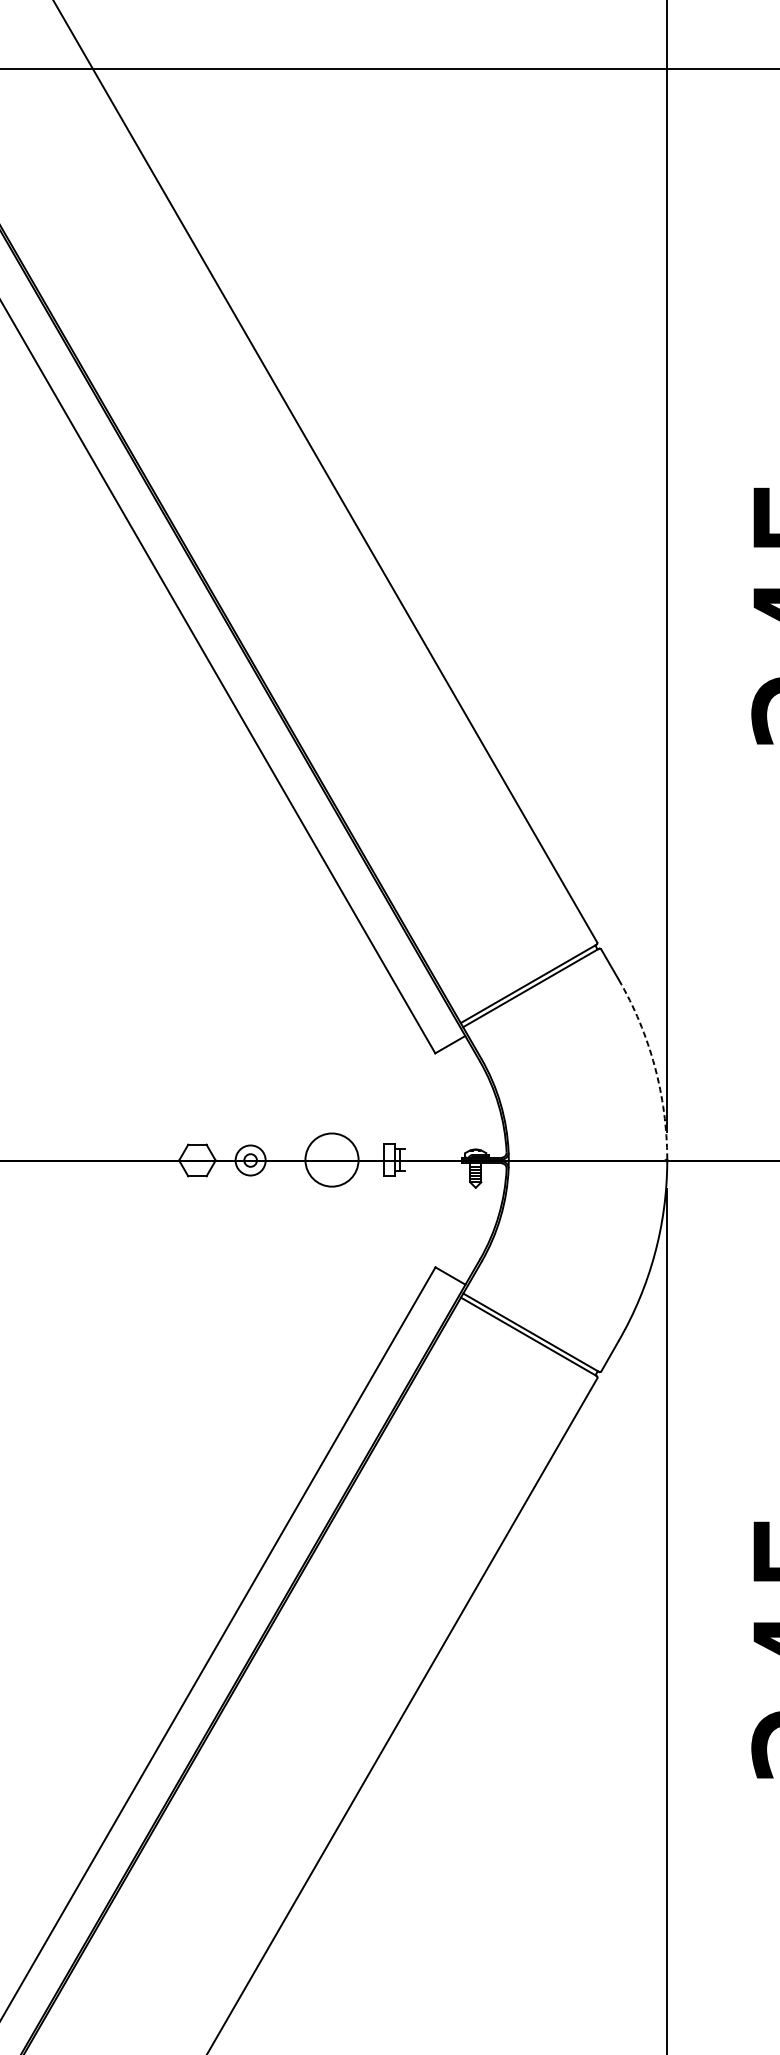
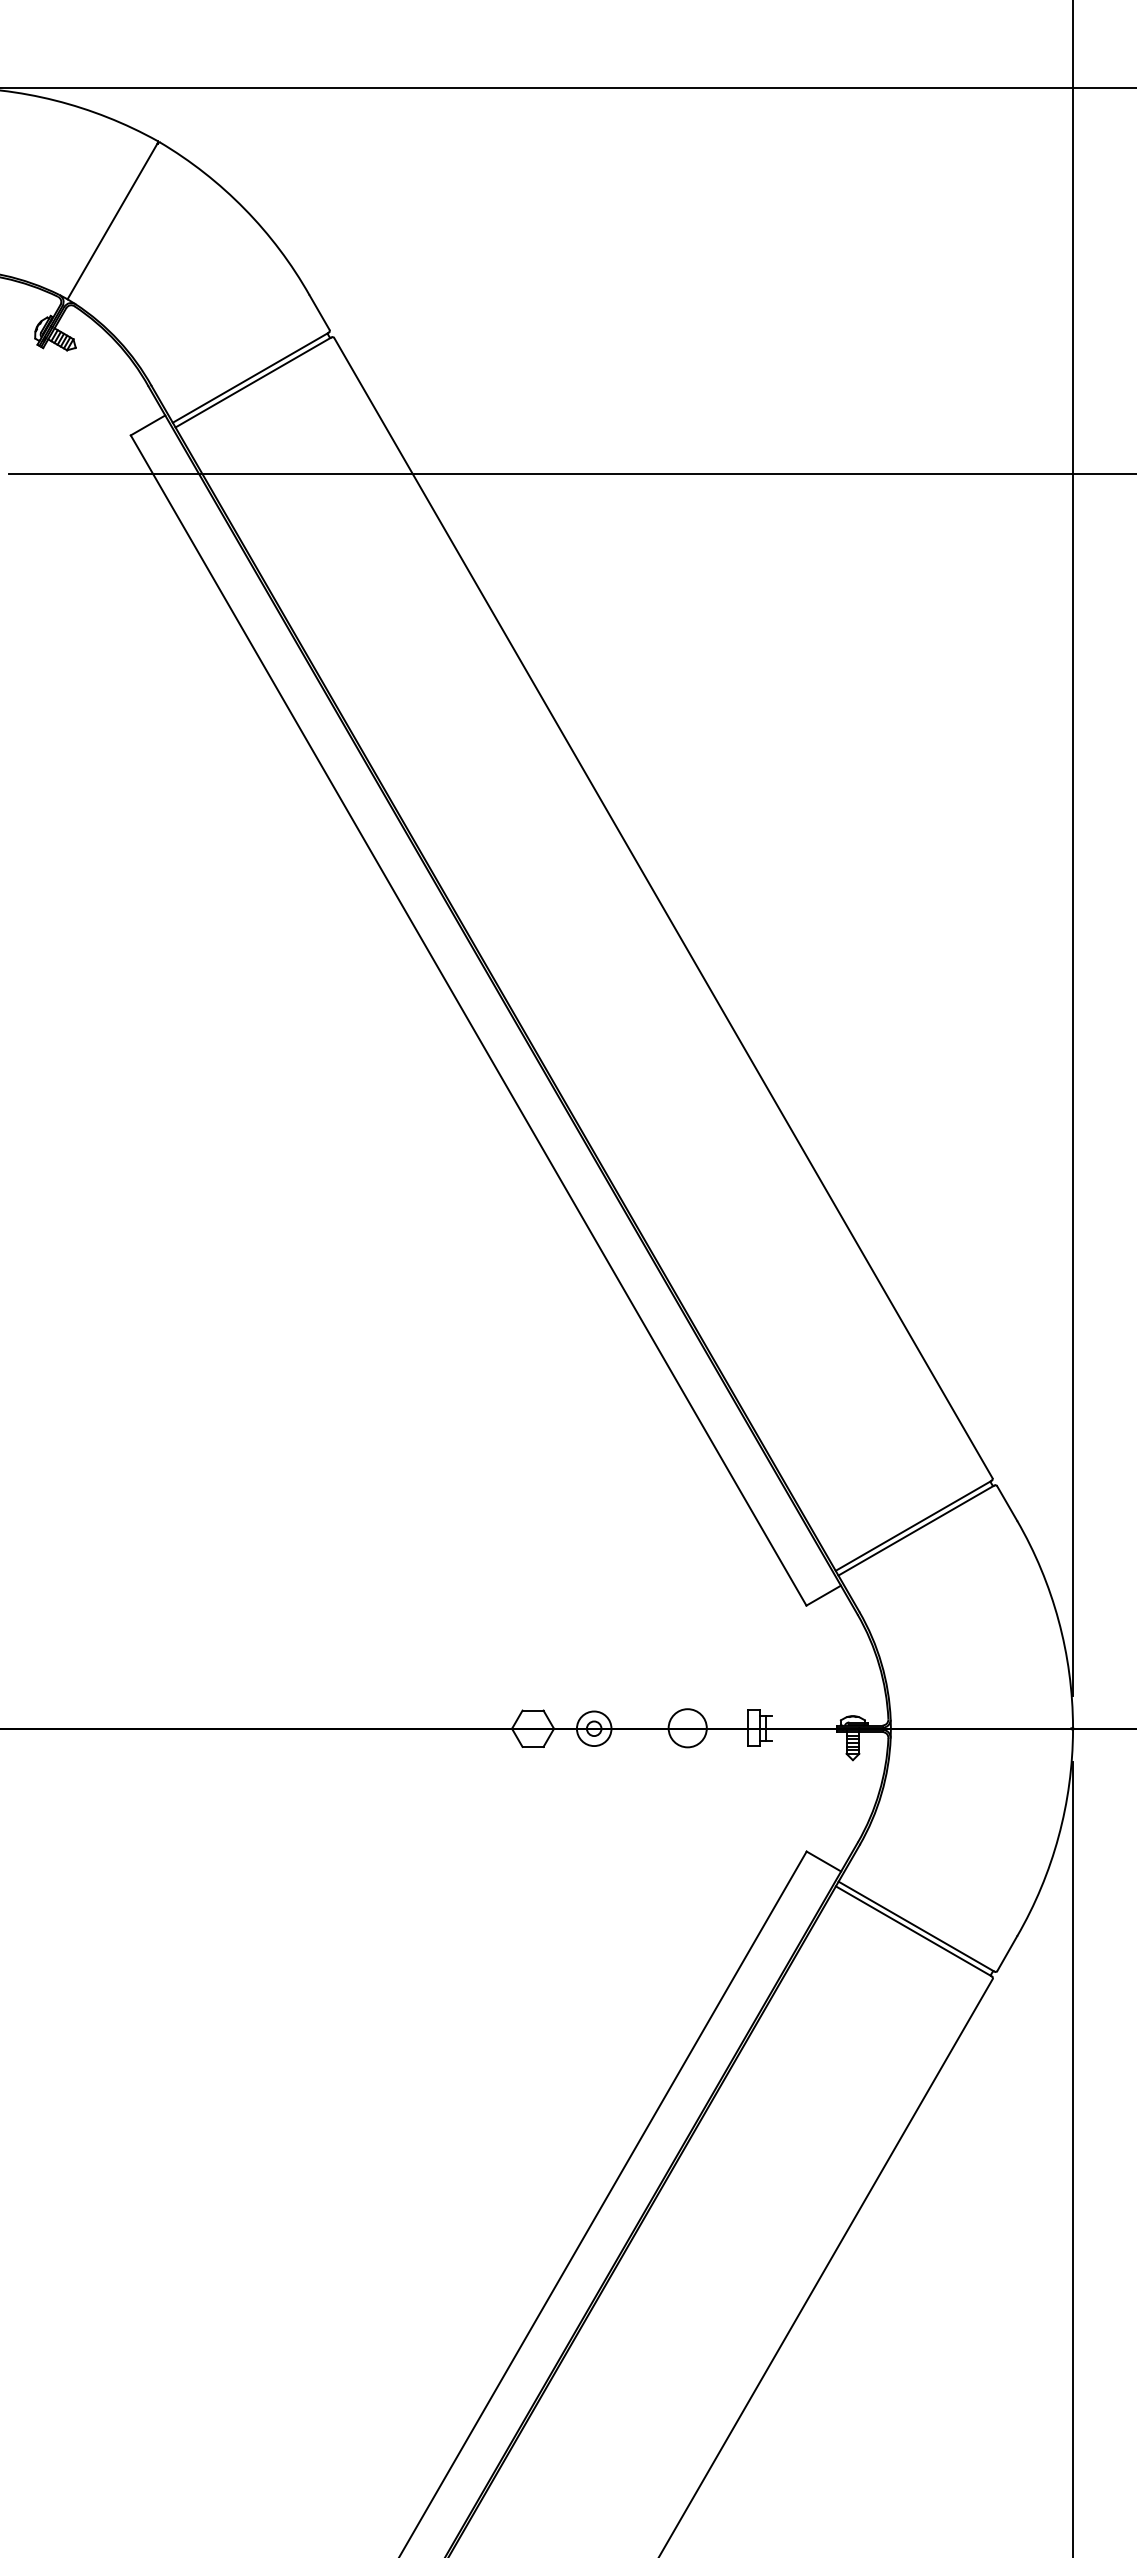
arc: (654, 1066) -> (1058, 1620), dashed -> solid
circle: (331, 1160) -> (687, 1728), size x0.62

